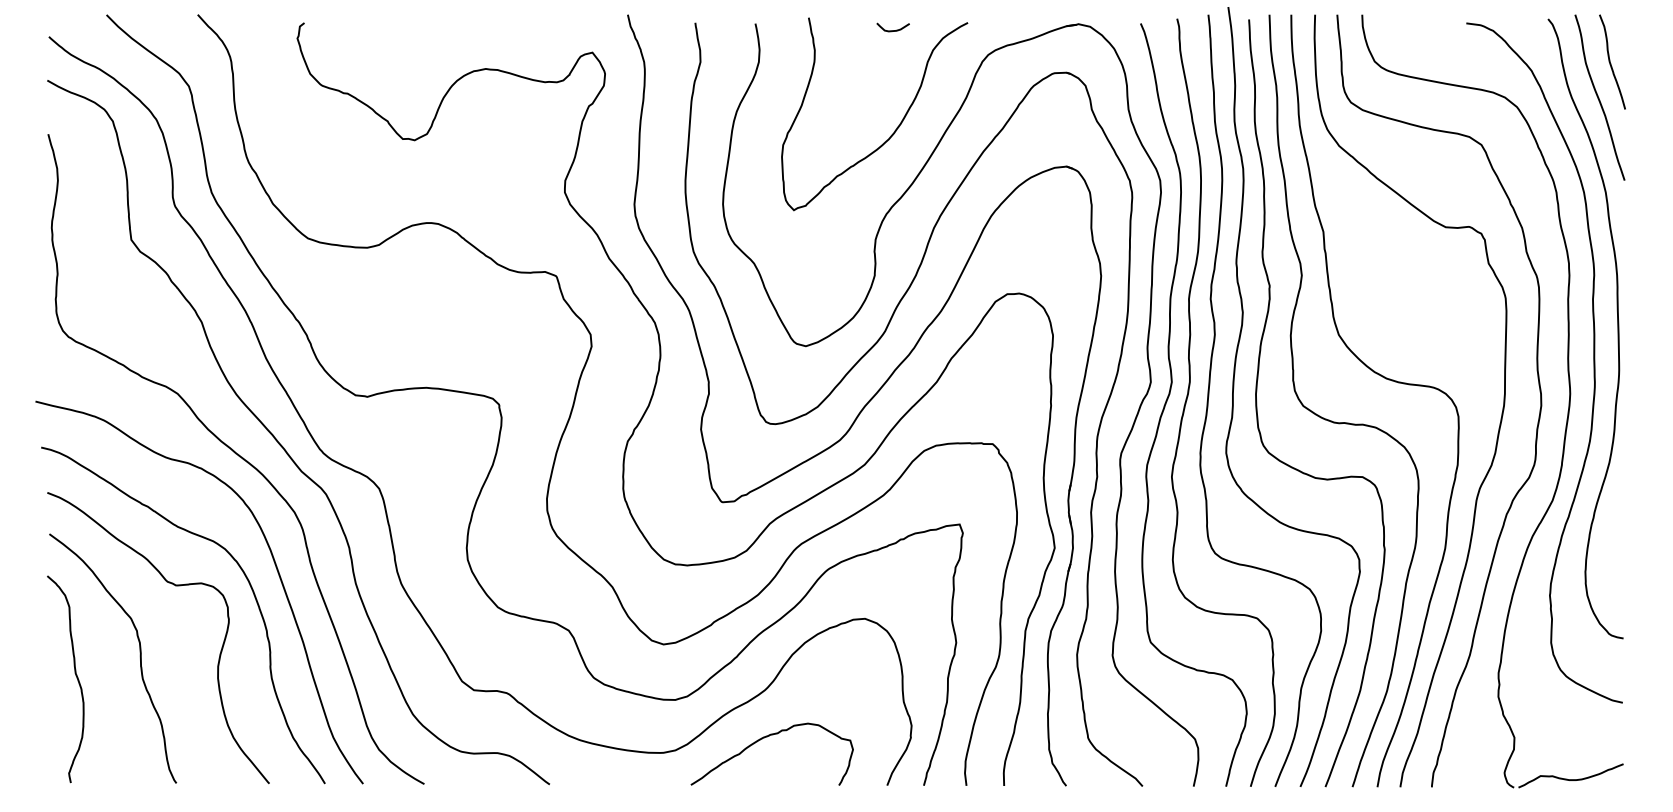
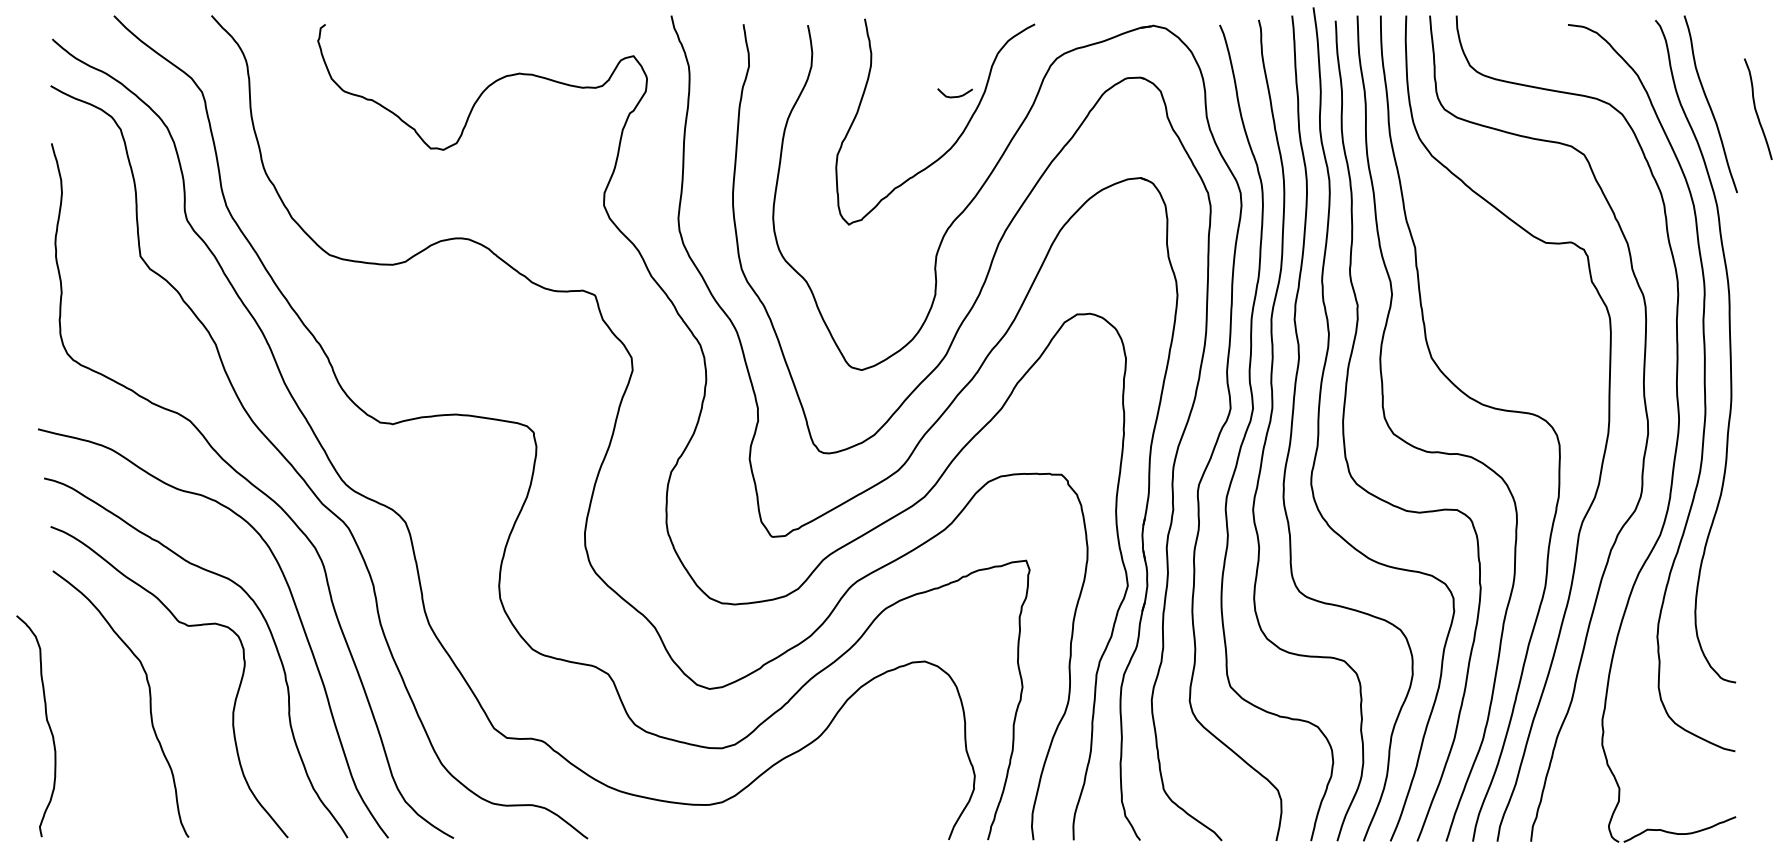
curve: (892, 30) -> (954, 96), moved
curve: (1610, 61) -> (1756, 108), moved
curve: (75, 674) -> (46, 721), moved
curve: (767, 737) -> (820, 788), removed

